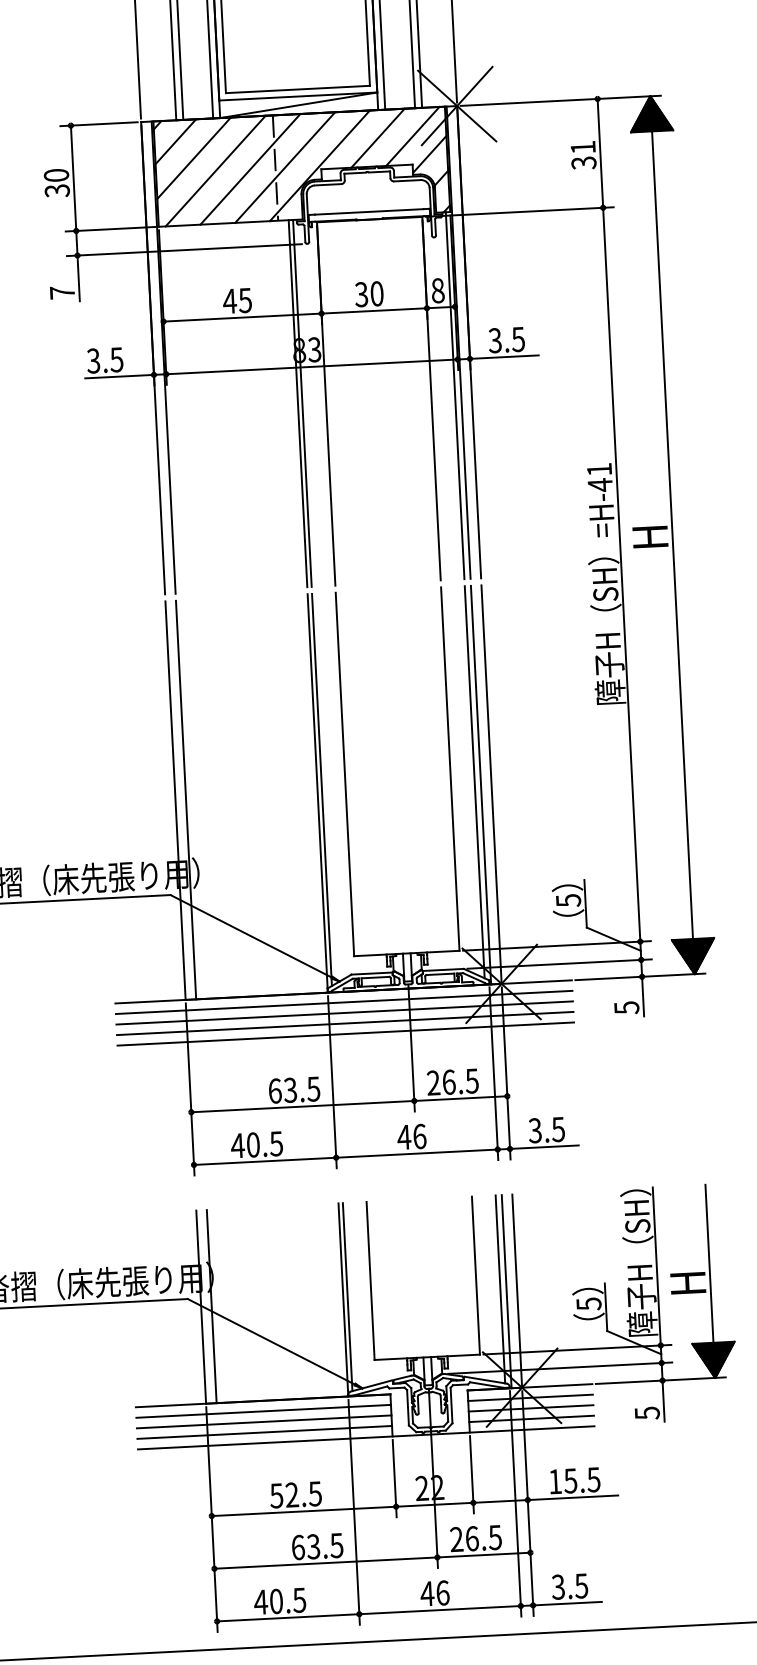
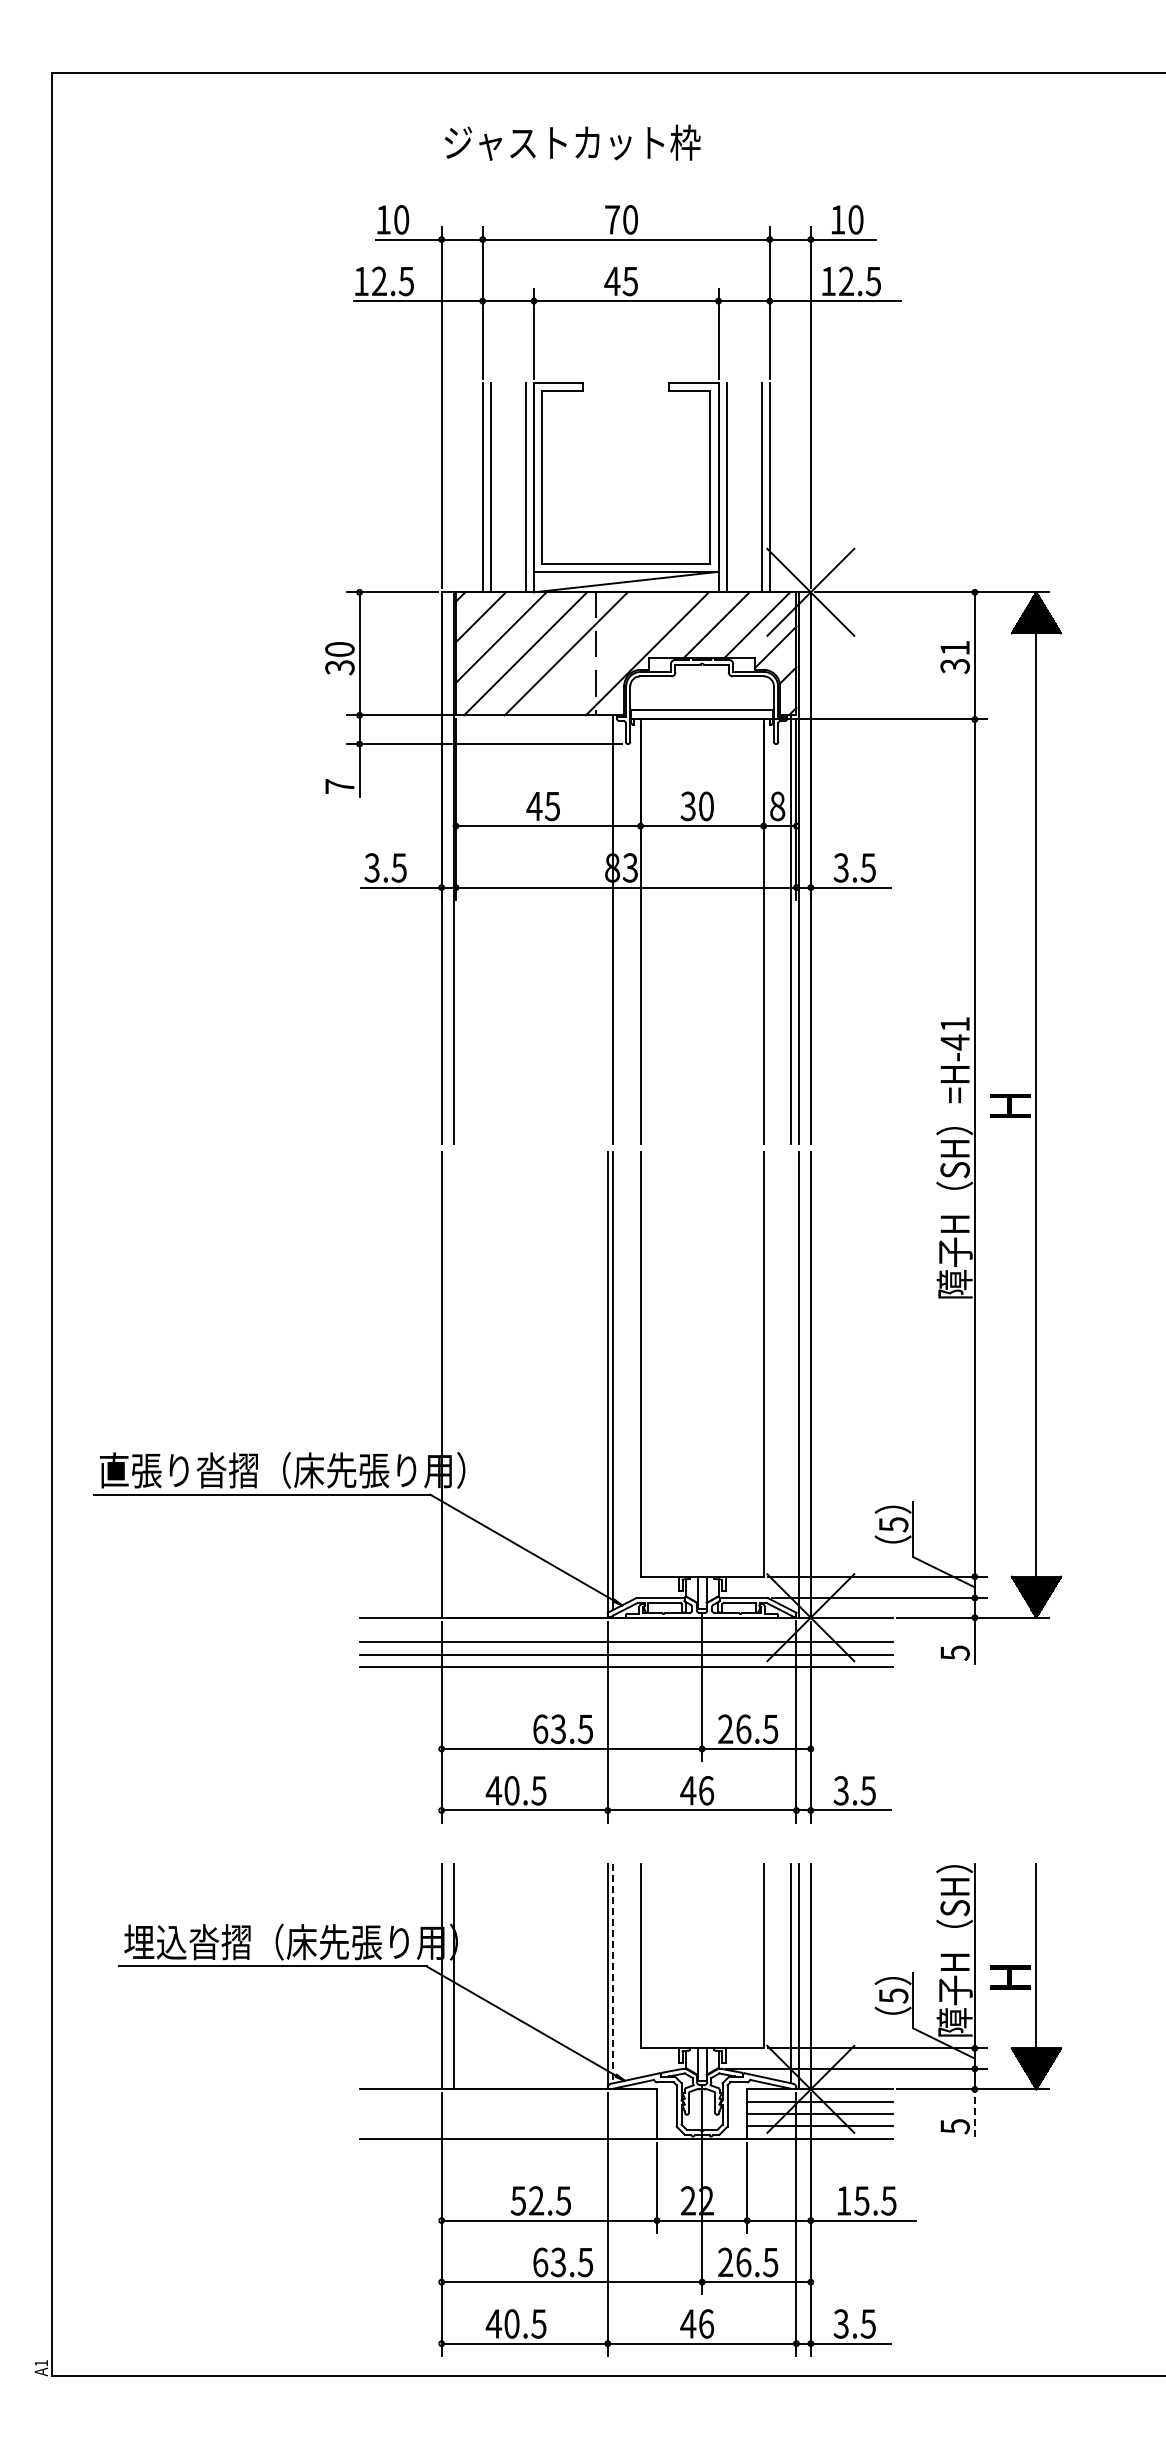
line: (284, 167) -> (606, 653), removed
line: (297, 403) -> (607, 929), removed
line: (474, 782) -> (791, 1381), removed
line: (185, 799) -> (453, 1384), removed
line: (343, 1002) -> (625, 1630), removed
line: (347, 1297) -> (612, 1973), solid -> dashed
line: (663, 1400) -> (974, 2112), solid -> dashed
line: (263, 1411) -> (508, 2101), removed
line: (264, 1422) -> (508, 2114), removed
line: (264, 1432) -> (508, 2126), removed

